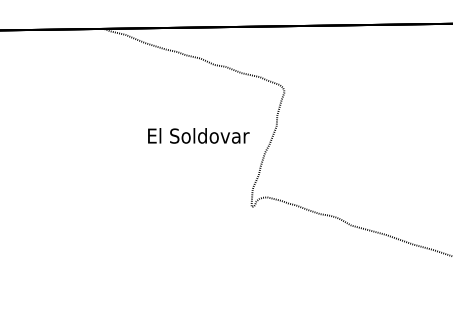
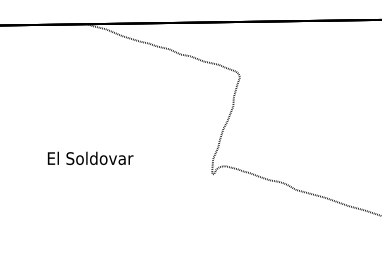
text: (198, 134) -> (90, 157), moved

